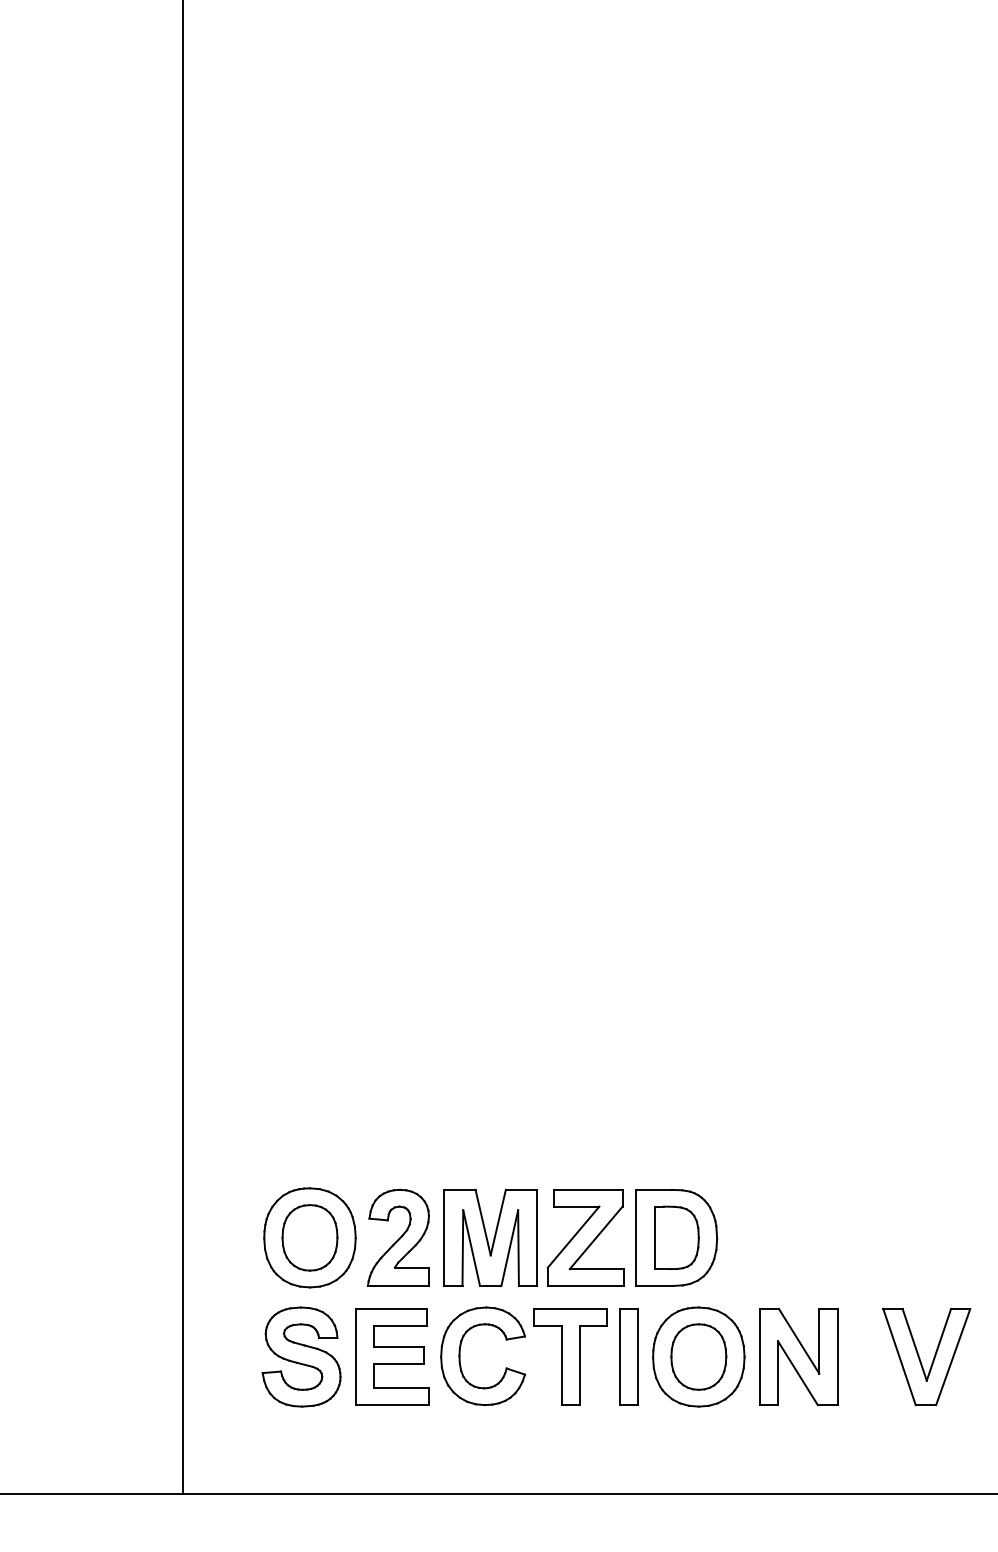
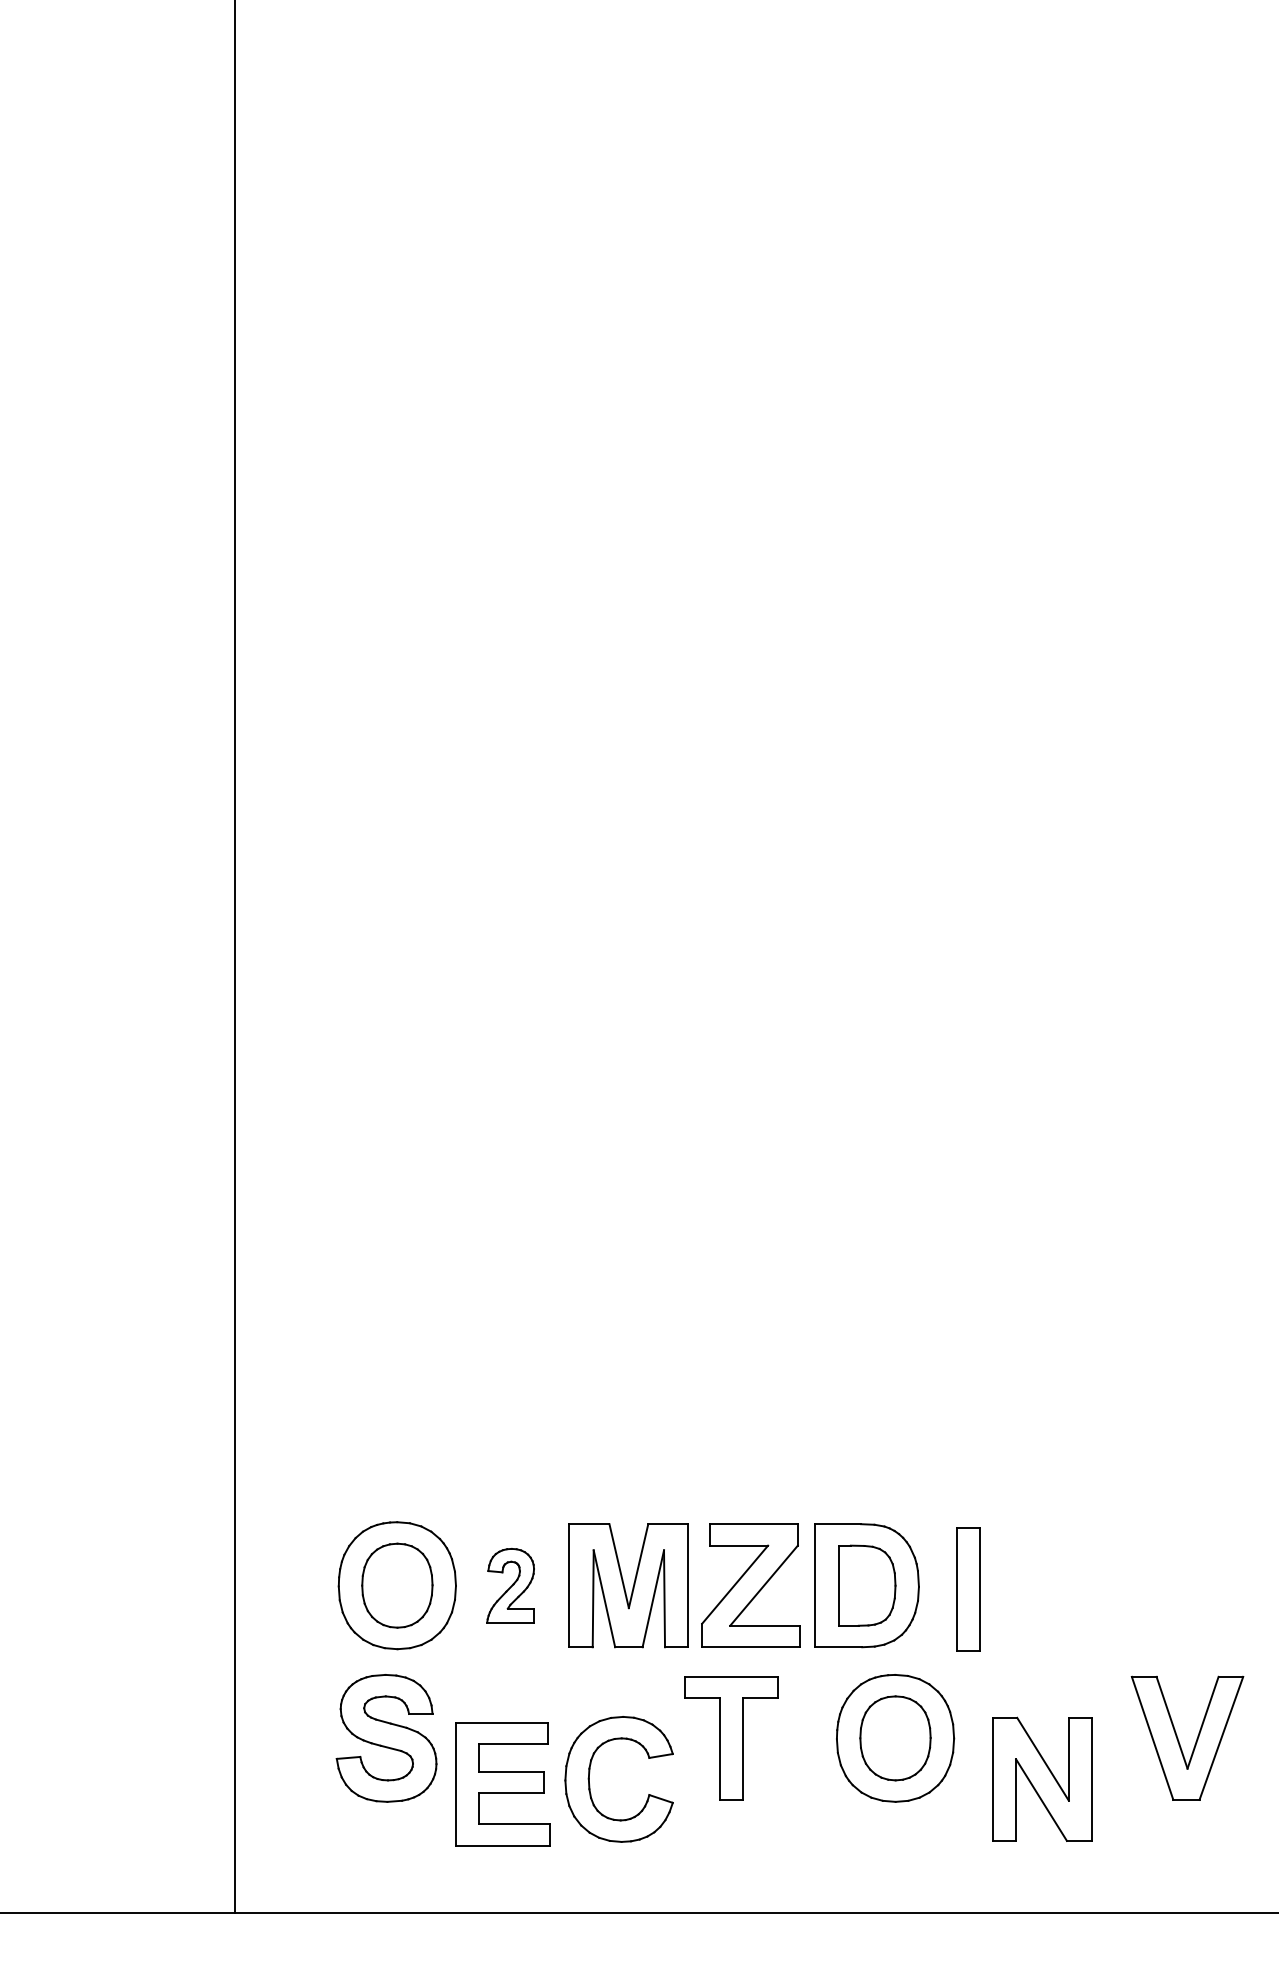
part: (398, 1237) -> (510, 1585), size x0.6
part: (798, 1356) -> (1042, 1778), moved
part: (392, 1357) -> (502, 1784), moved
part: (628, 1357) -> (968, 1589), moved
part: (460, 1361) -> (590, 1785), moved

